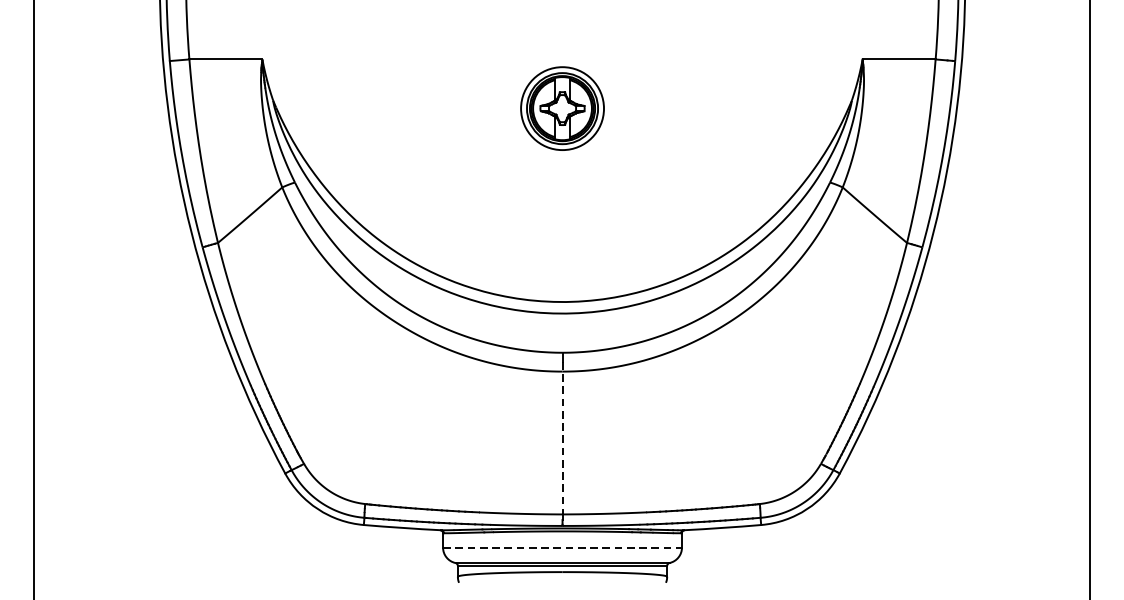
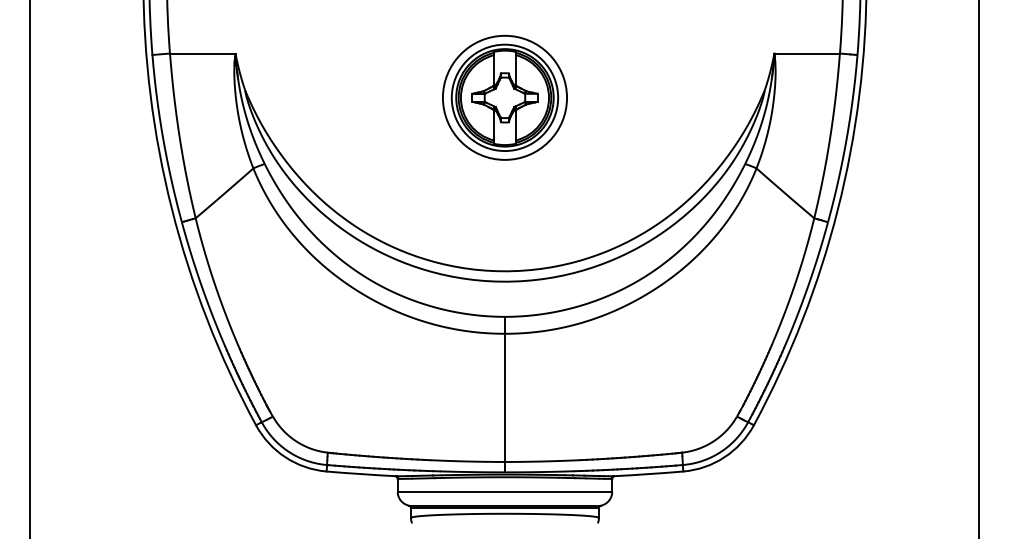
part: (562, 108) -> (504, 97), size x1.67
line: (562, 439) -> (504, 394), dashed -> solid
line: (563, 547) -> (505, 491), dashed -> solid

